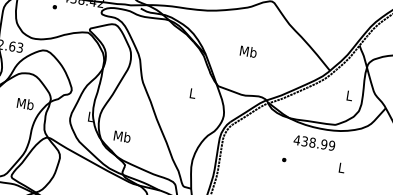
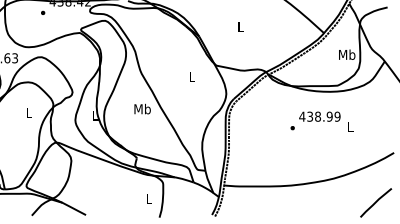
text: (248, 51) -> (240, 26), Mb -> L
text: (349, 95) -> (347, 54), L -> Mb
text: (25, 103) -> (29, 112), Mb -> L
text: (122, 136) -> (142, 108), moved
text: (314, 142) -> (319, 116), moved

